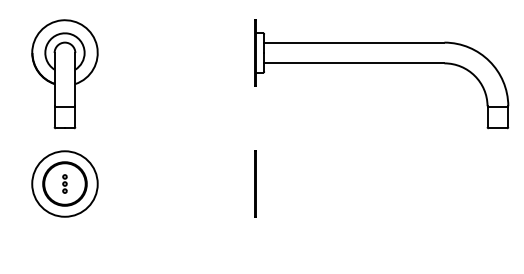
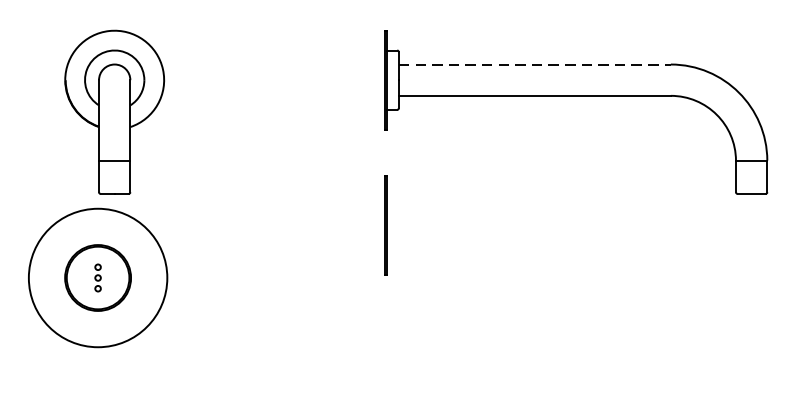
line: (354, 42) -> (535, 64), solid -> dashed
part: (64, 74) -> (113, 112), moved
circle: (64, 183) -> (97, 277), size x1.4
line: (255, 183) -> (385, 224), moved

